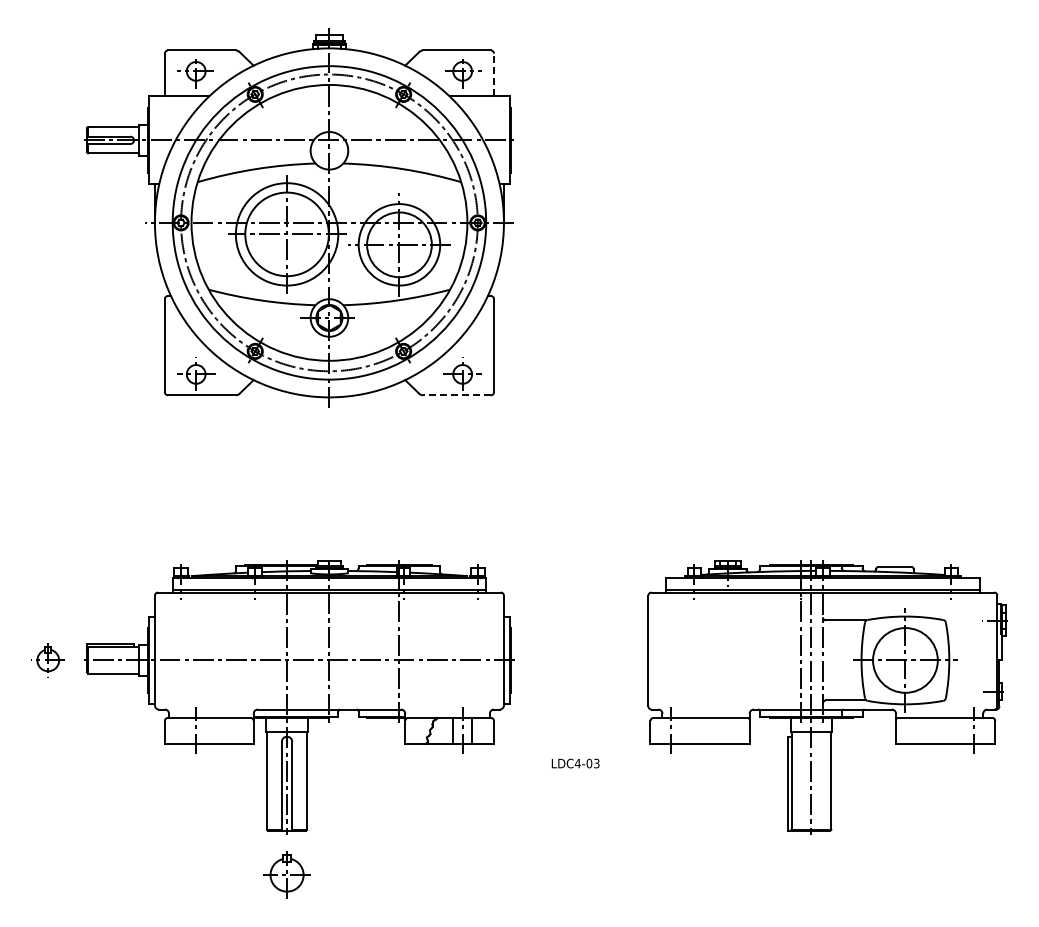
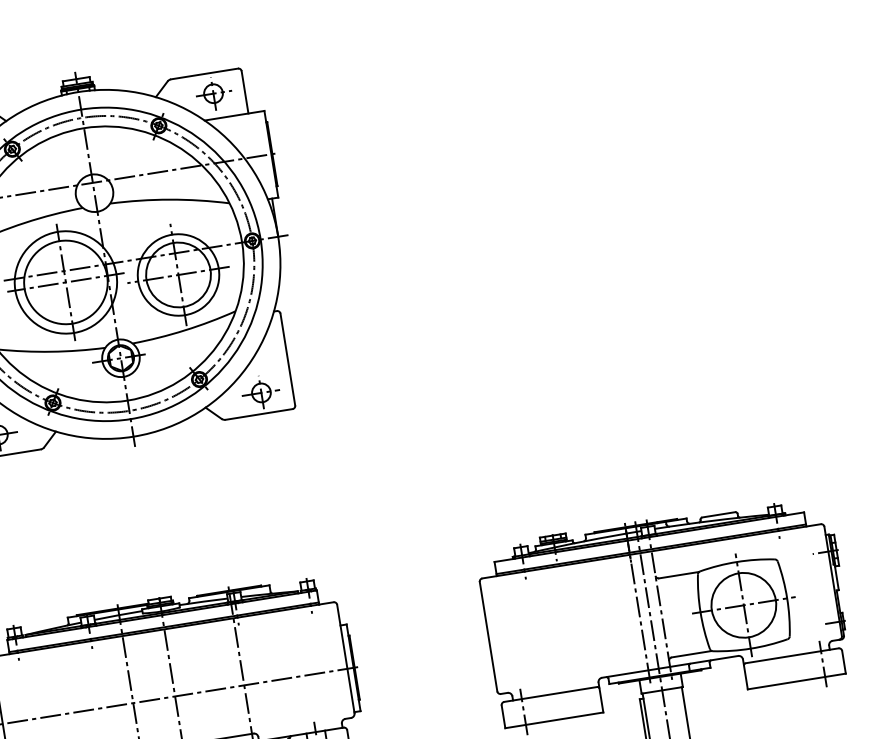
line: (494, 74) -> (245, 91), dashed -> solid
line: (456, 395) -> (258, 414), dashed -> solid

